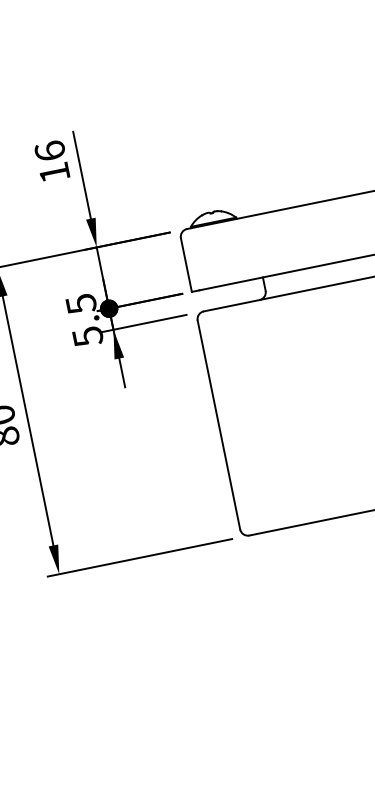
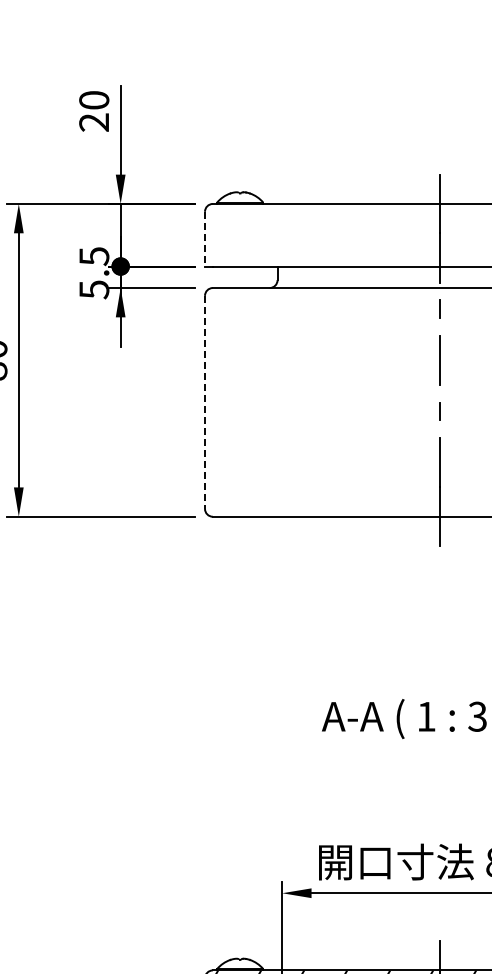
text: (52, 162) -> (94, 111), 16 -> 20
line: (186, 265) -> (205, 239), solid -> dashed
line: (219, 425) -> (205, 402), solid -> dashed

